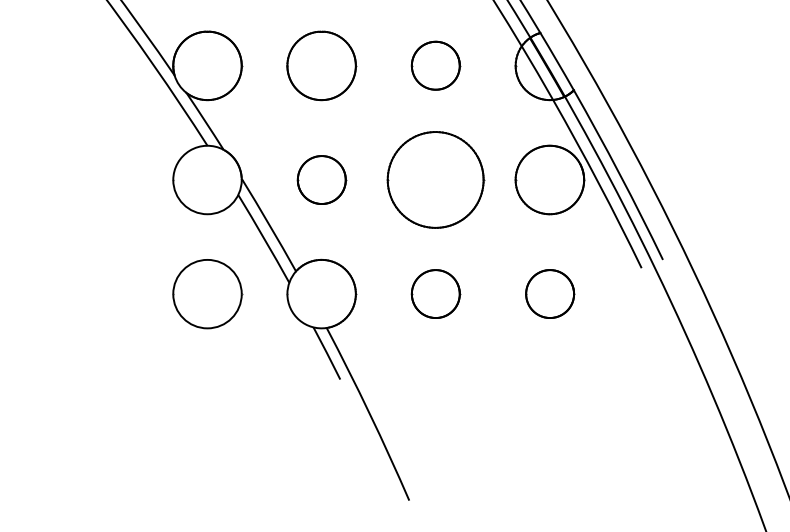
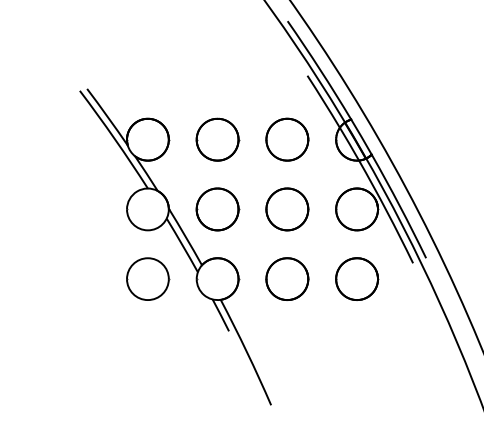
part: (436, 65) -> (287, 139), size x1.43
part: (321, 180) -> (217, 209), size x1.43
part: (436, 180) -> (287, 209), size x0.71
part: (436, 293) -> (287, 278), size x1.43
part: (550, 293) -> (357, 278), size x1.43

